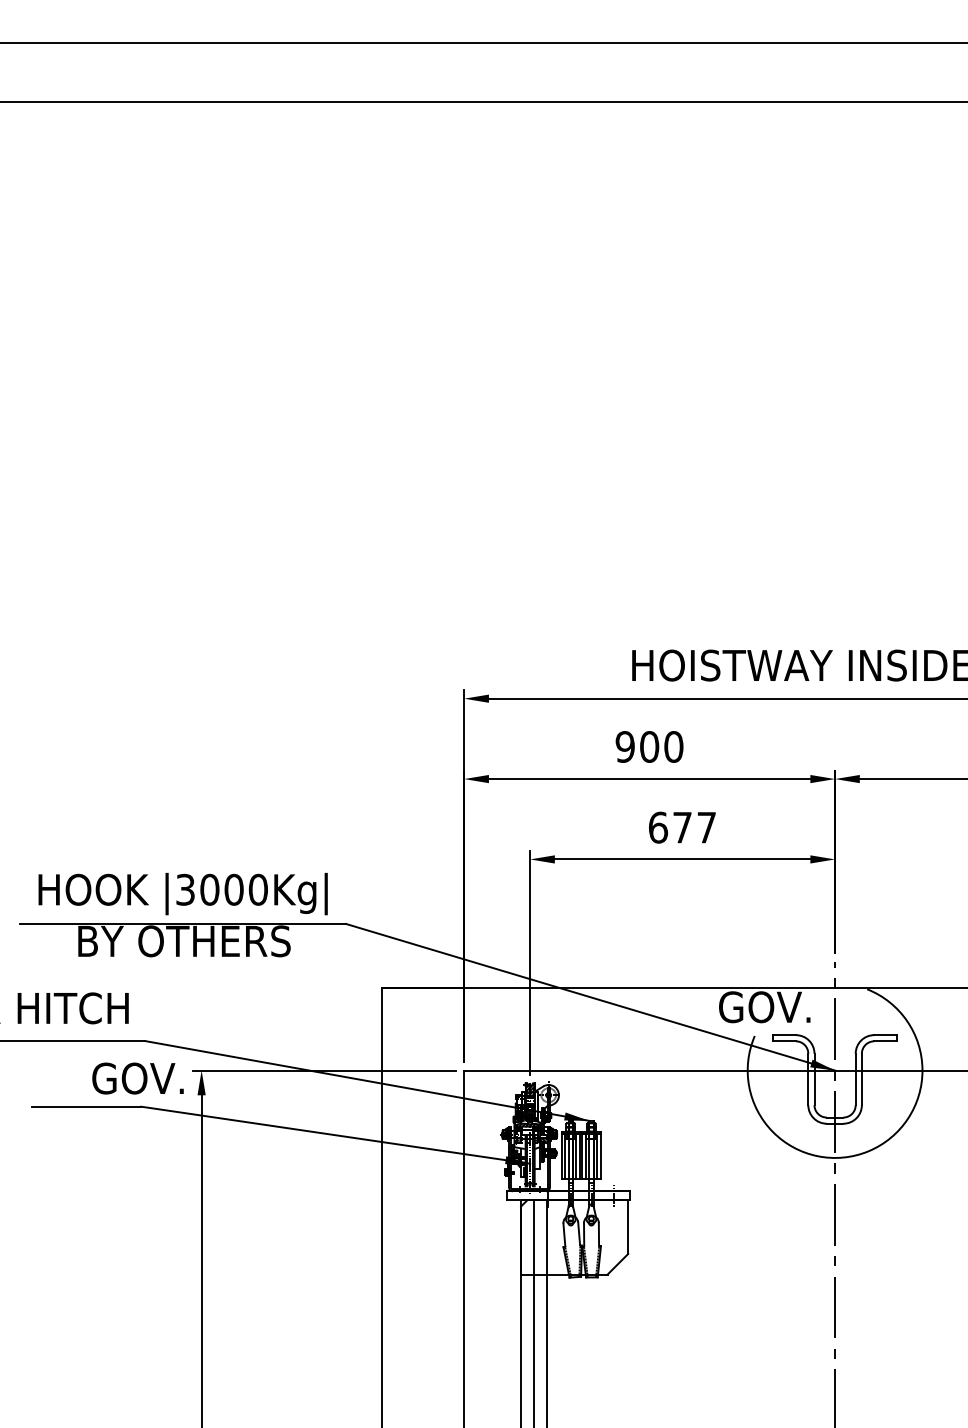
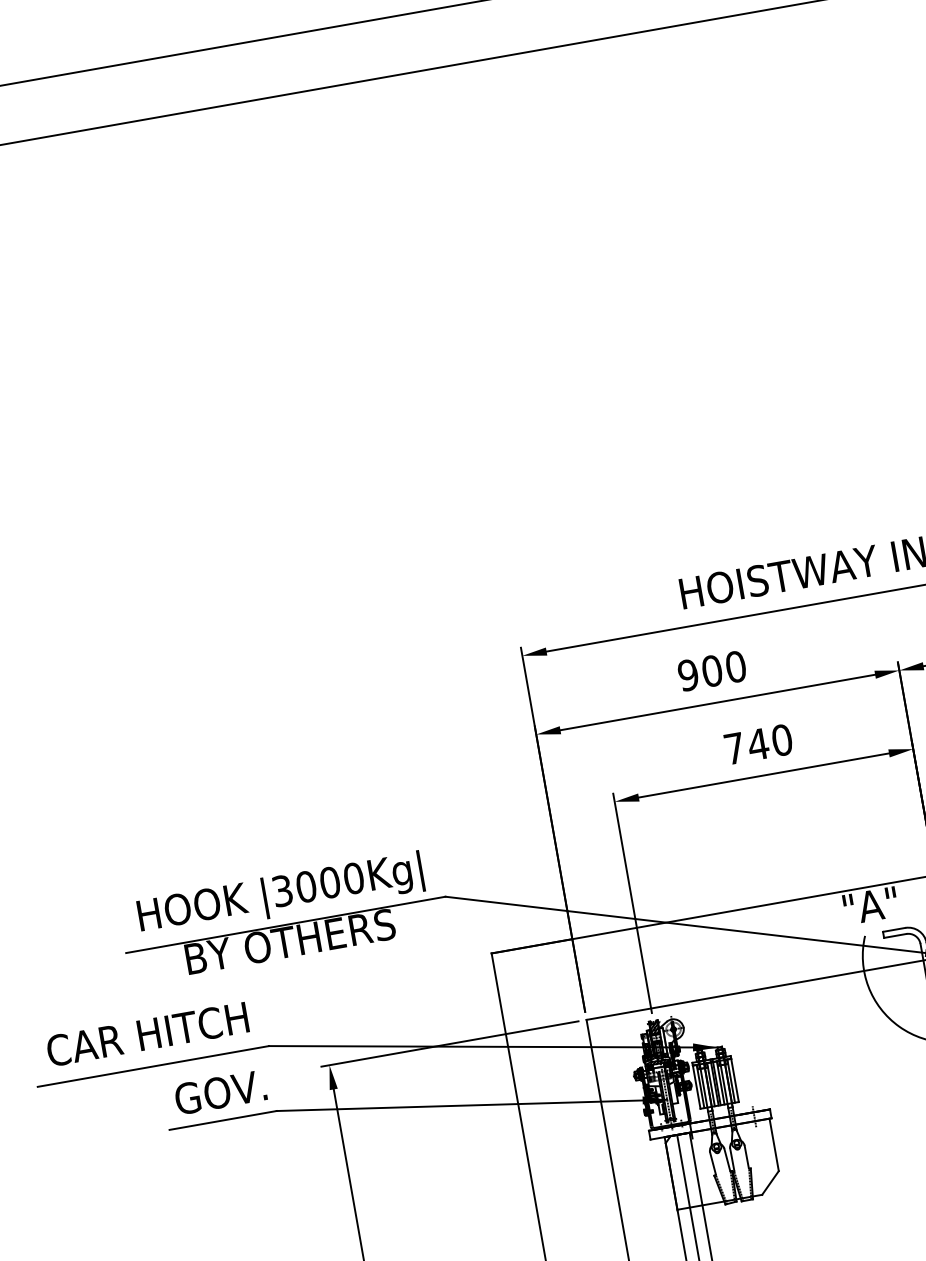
text: (682, 827) -> (758, 744), 677 -> 740
text: (764, 1007) -> (869, 906), GOV. -> "A"
text: (137, 1078) -> (220, 1092), moved

